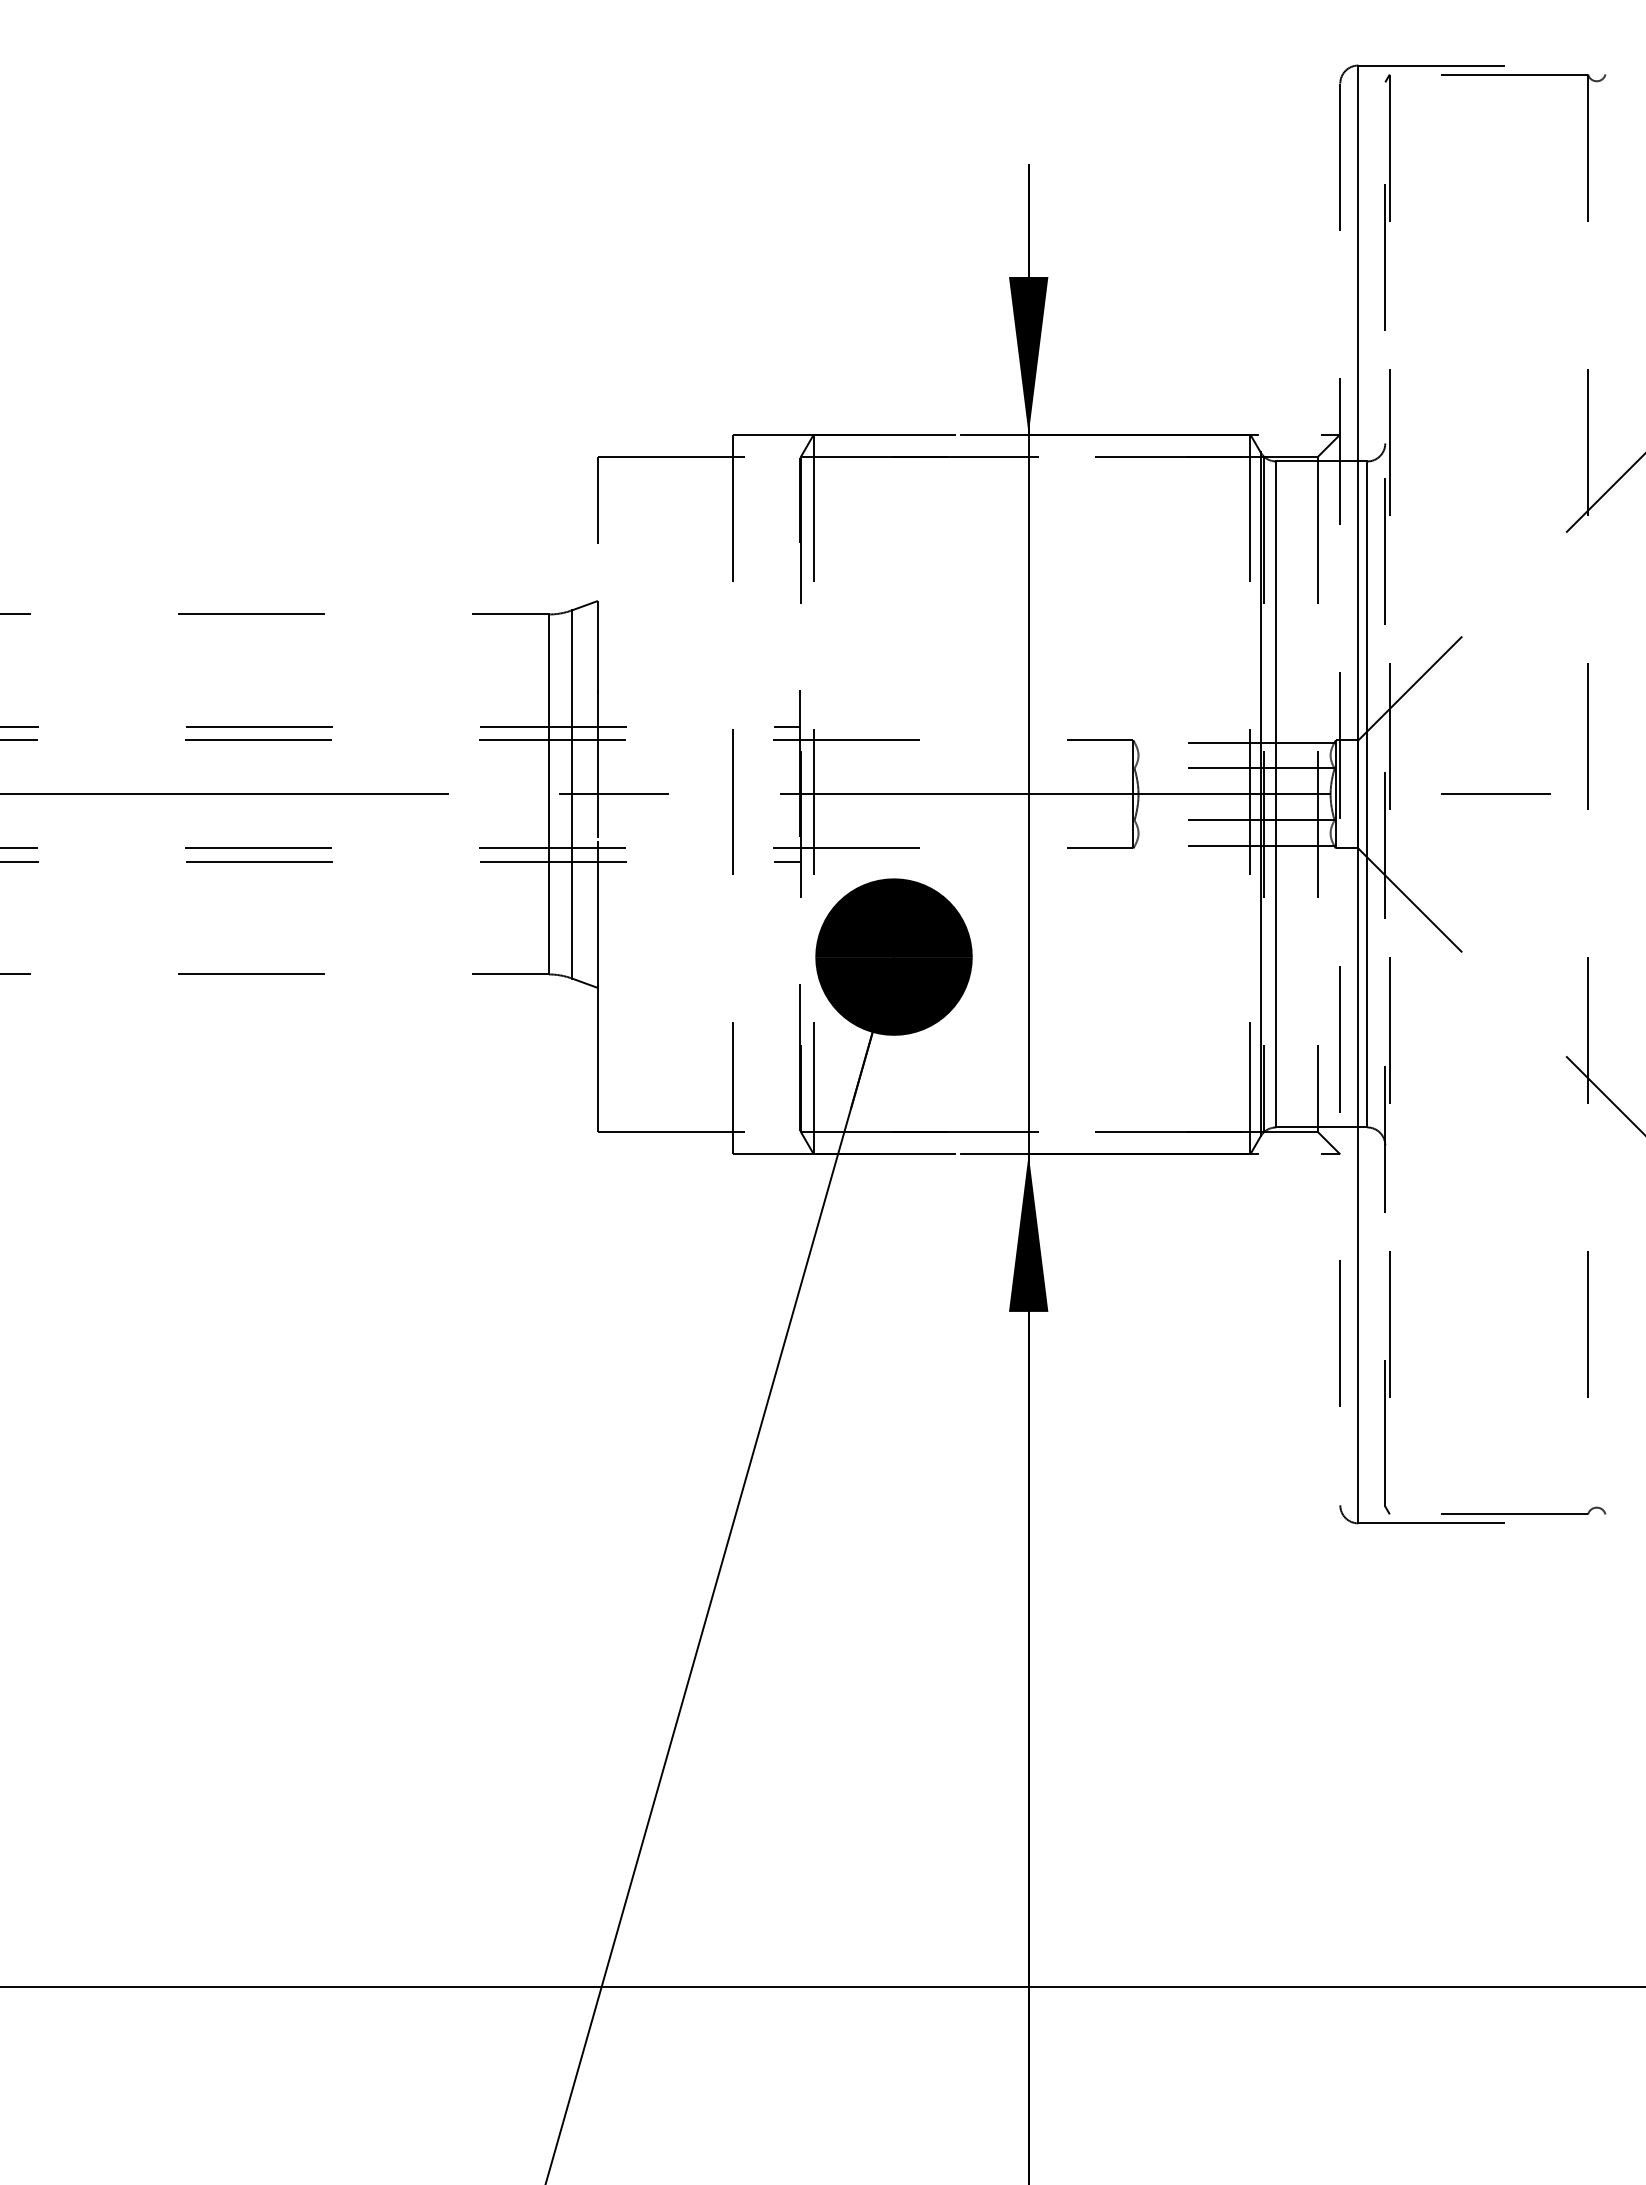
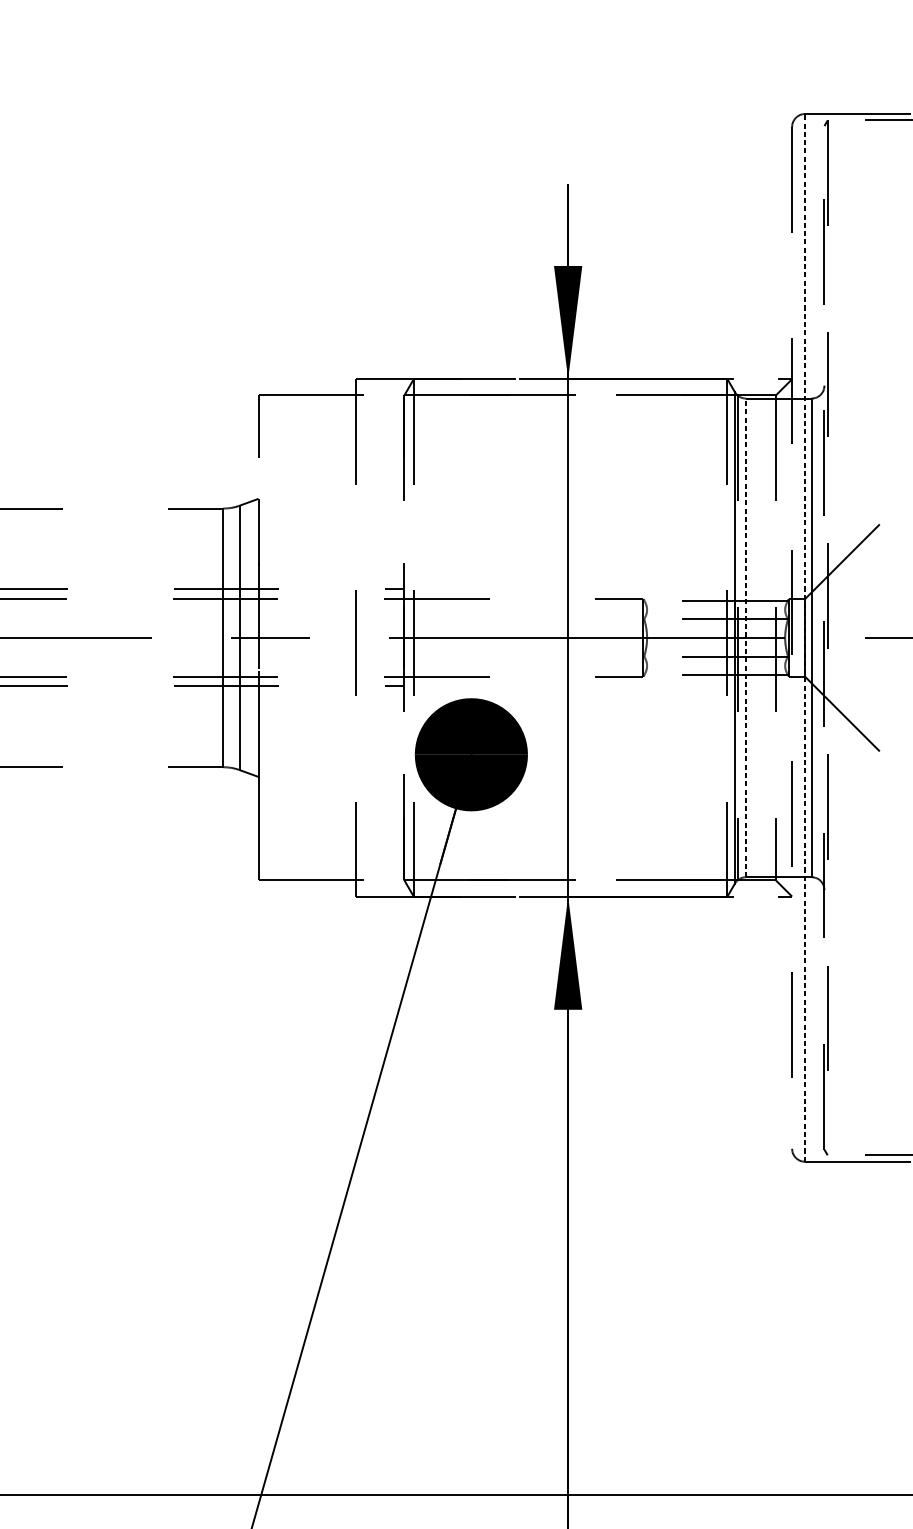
line: (1276, 794) -> (746, 637), solid -> dashed
line: (1358, 794) -> (805, 637), solid -> dashed

